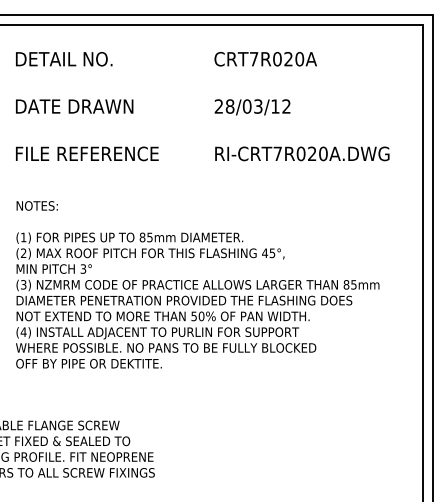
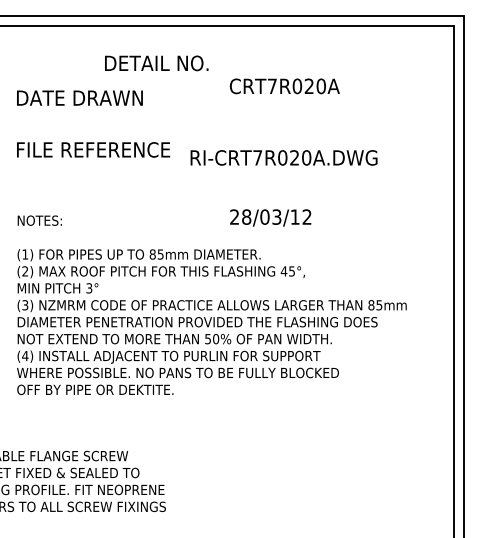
text: (63, 59) -> (156, 63), moved
text: (265, 59) -> (284, 86), moved
text: (74, 105) -> (79, 97), moved
text: (252, 106) -> (270, 217), moved
text: (87, 153) -> (93, 149), moved
text: (301, 153) -> (283, 157), moved

